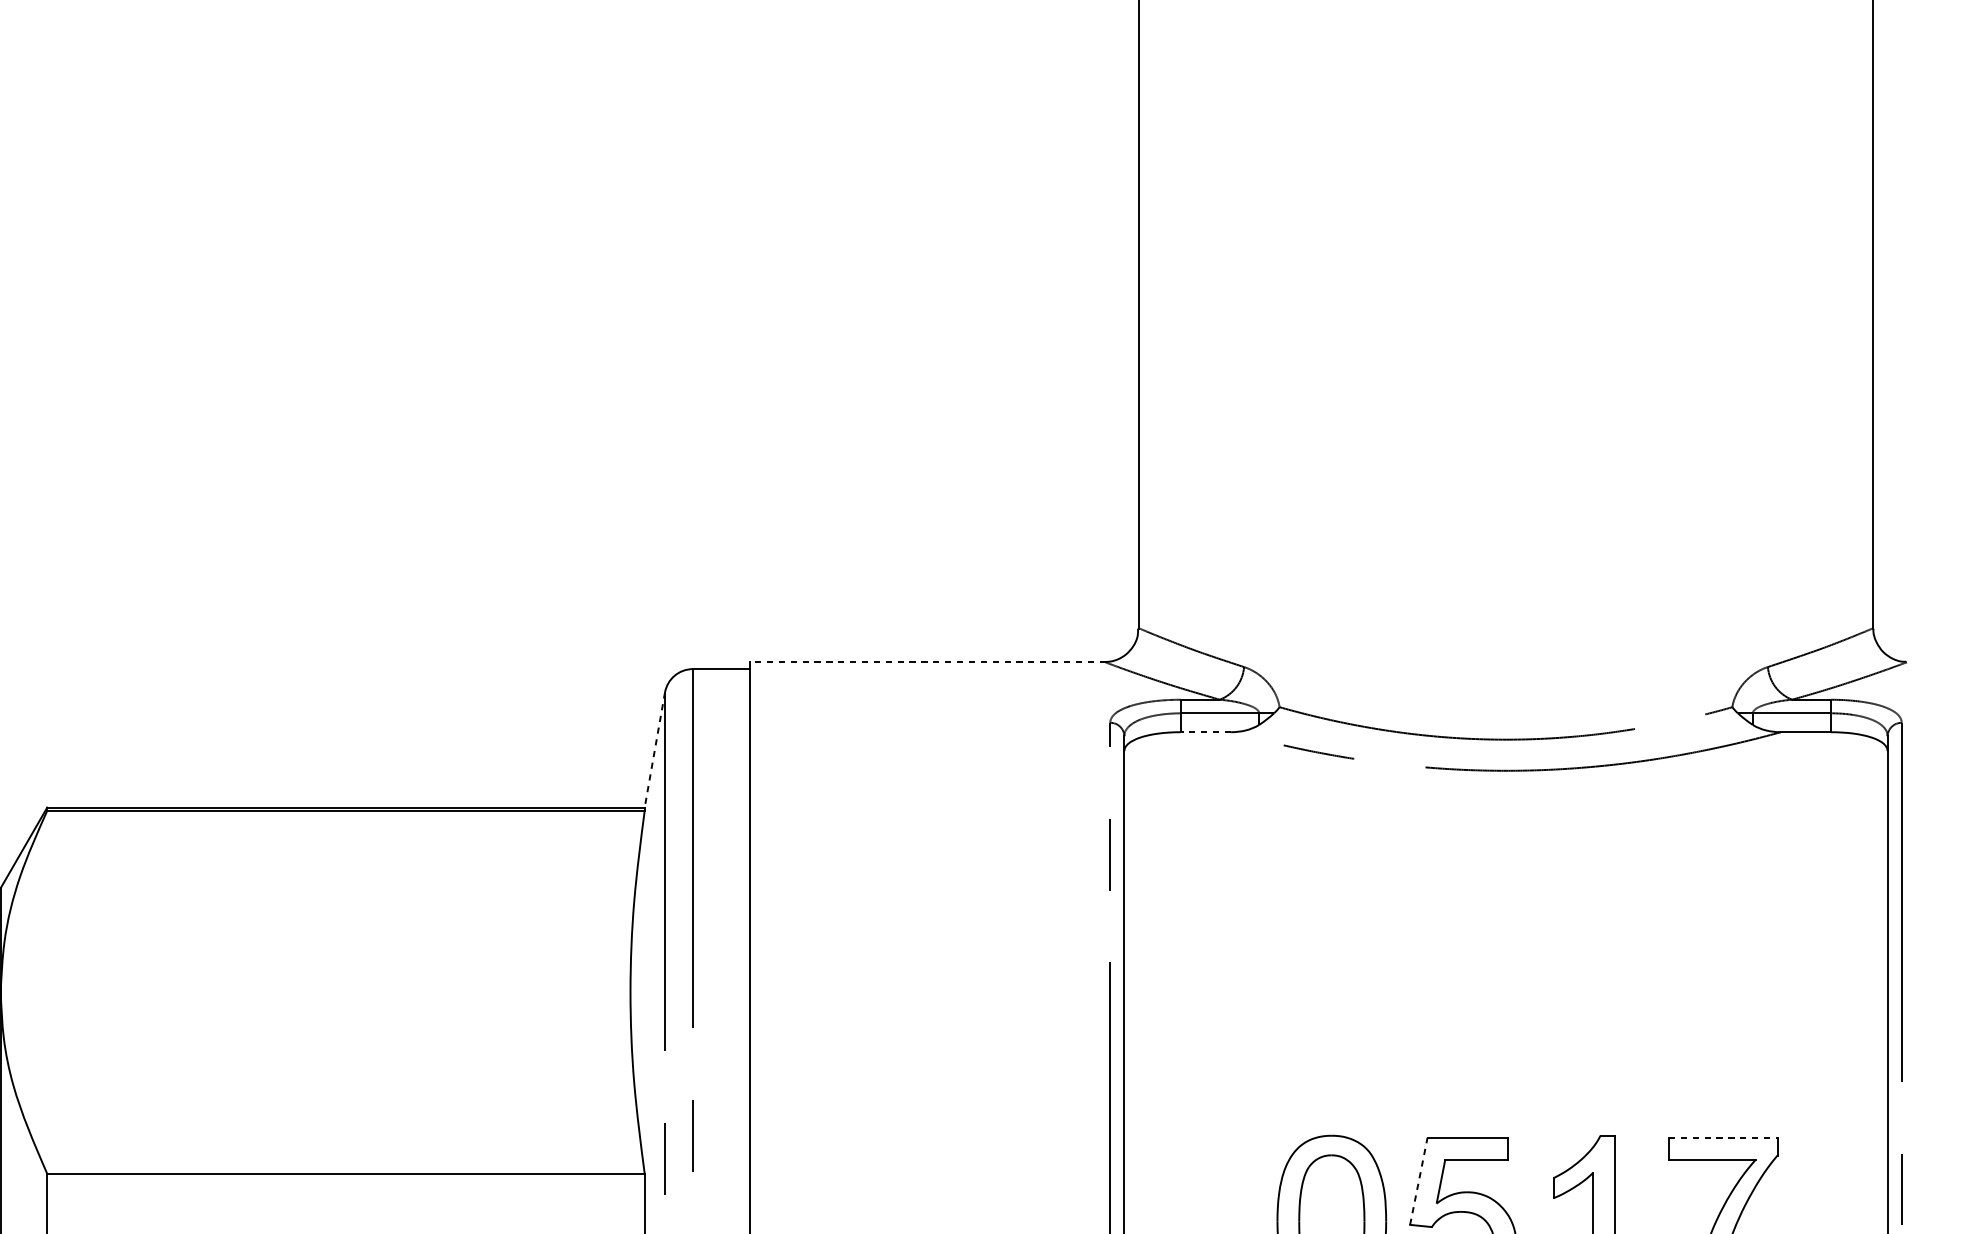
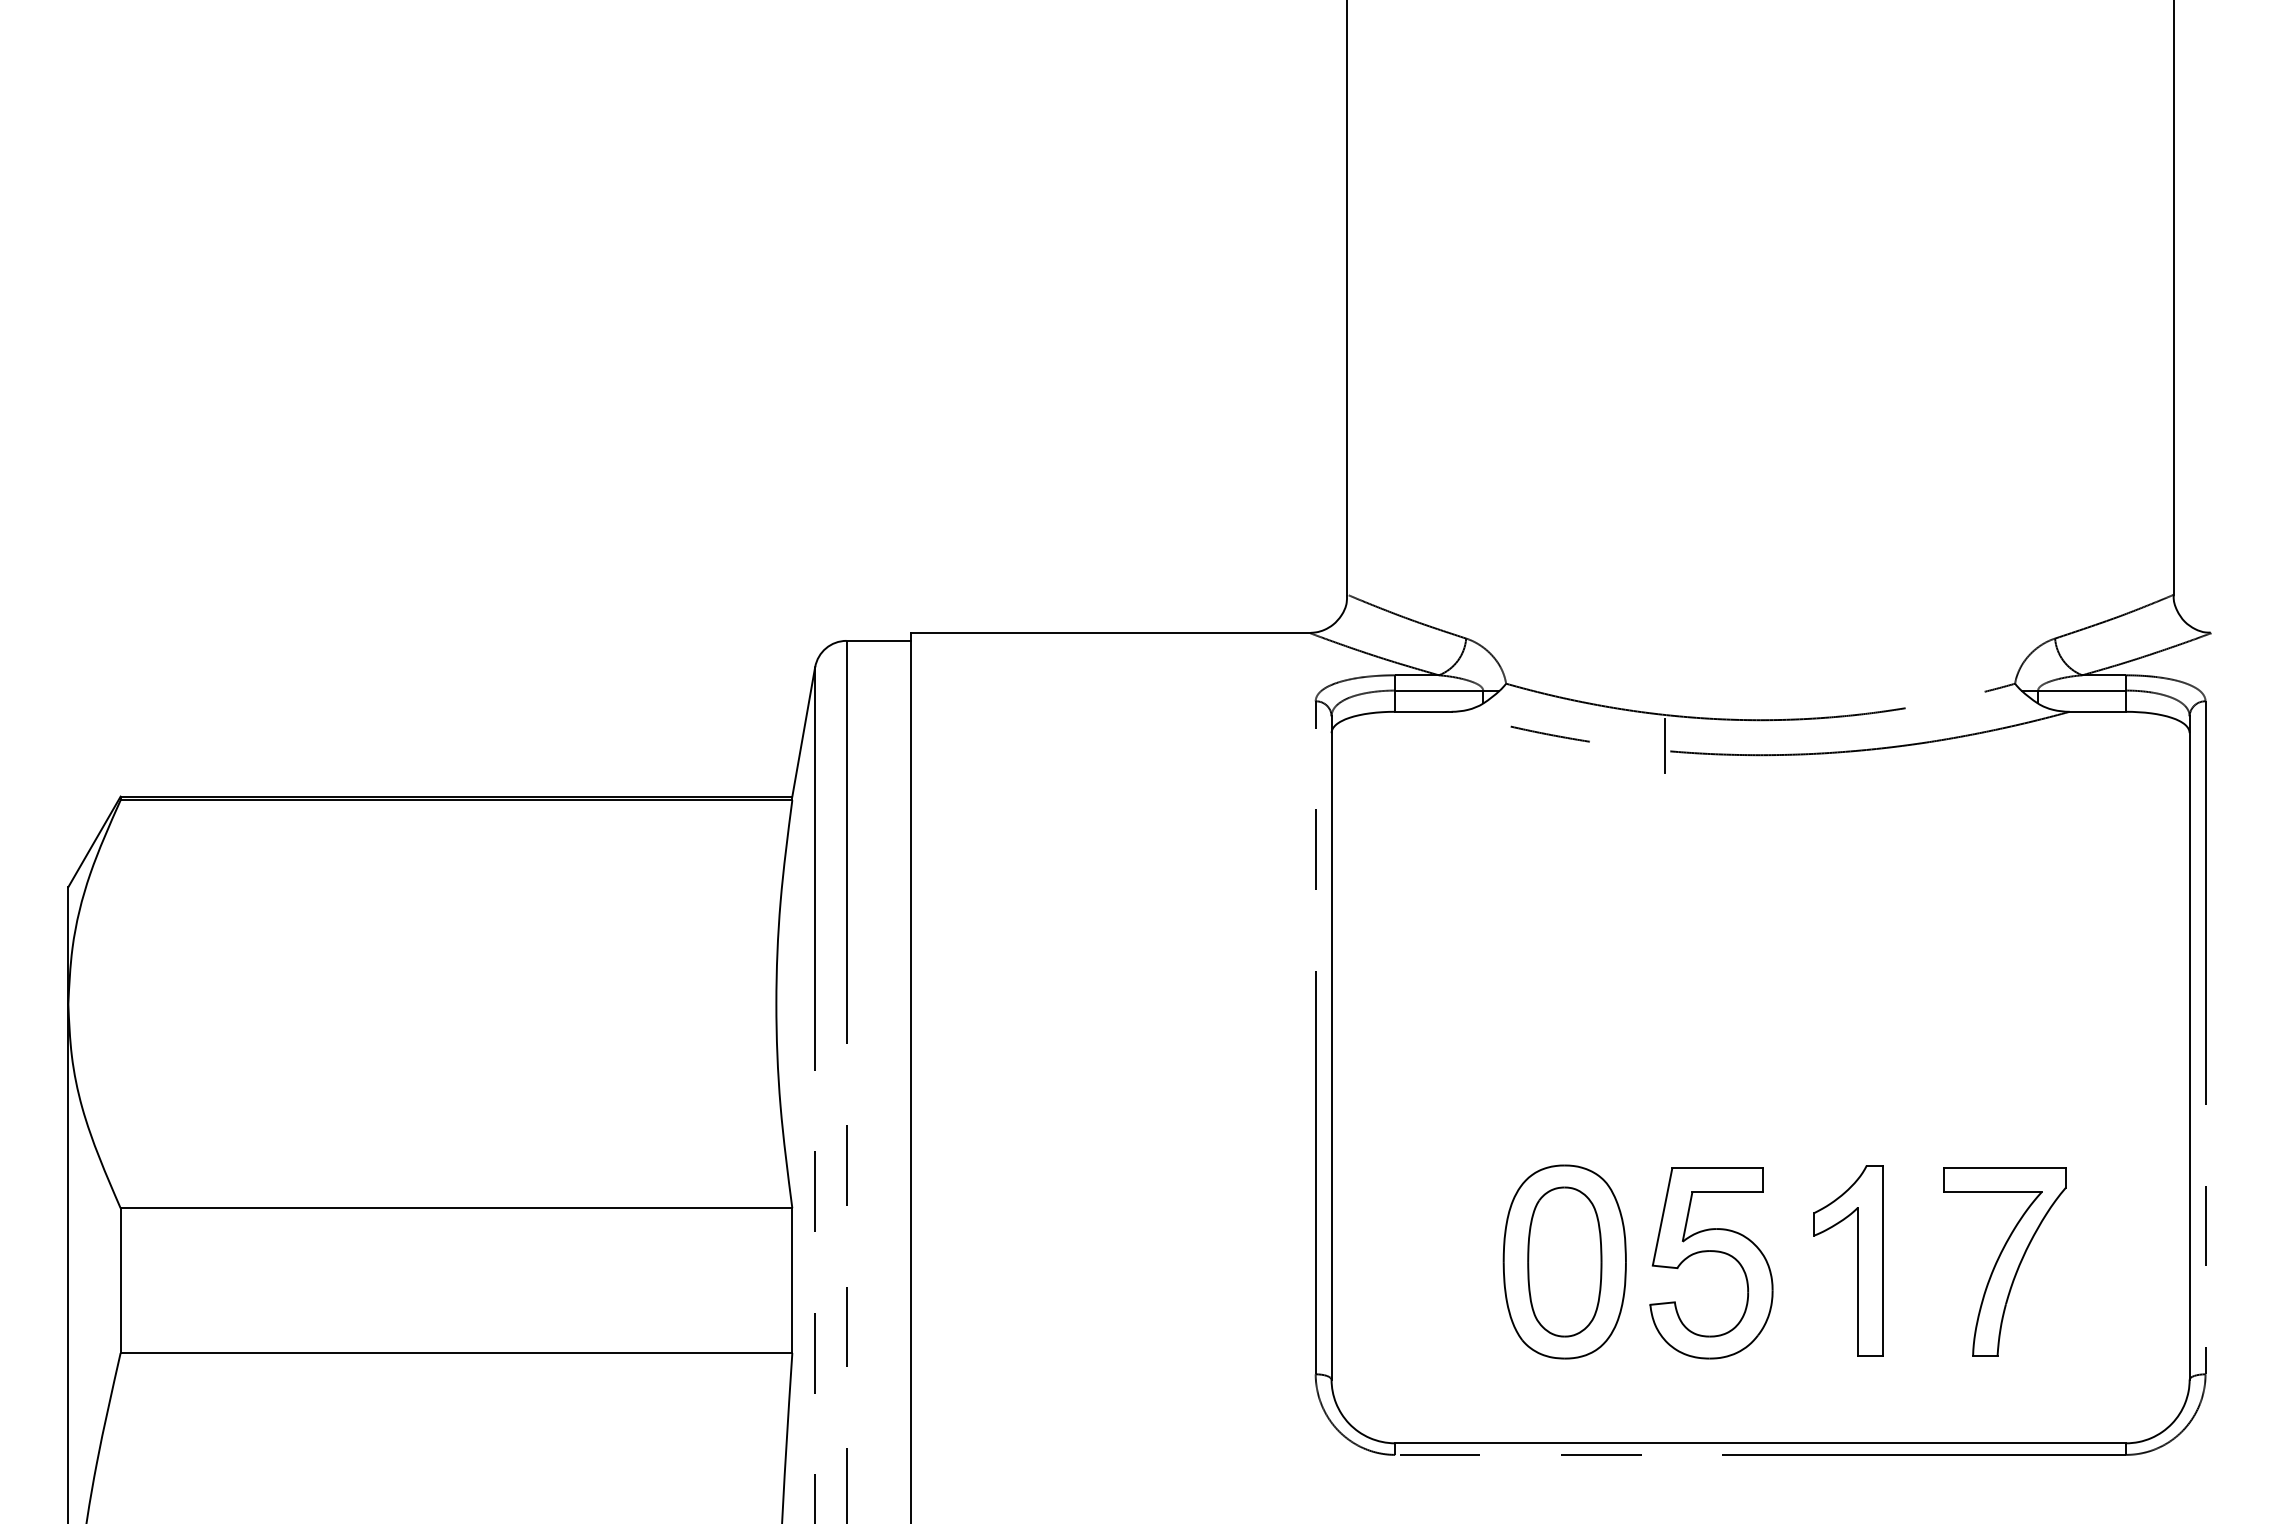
line: (927, 661) -> (1110, 632), dashed -> solid
line: (1205, 731) -> (1422, 711), dashed -> solid
line: (654, 749) -> (803, 731), dashed -> solid
line: (1421, 762) -> (1665, 745), added
line: (1723, 1137) -> (2005, 1167), dashed -> solid
line: (1418, 1181) -> (1662, 1216), dashed -> solid

